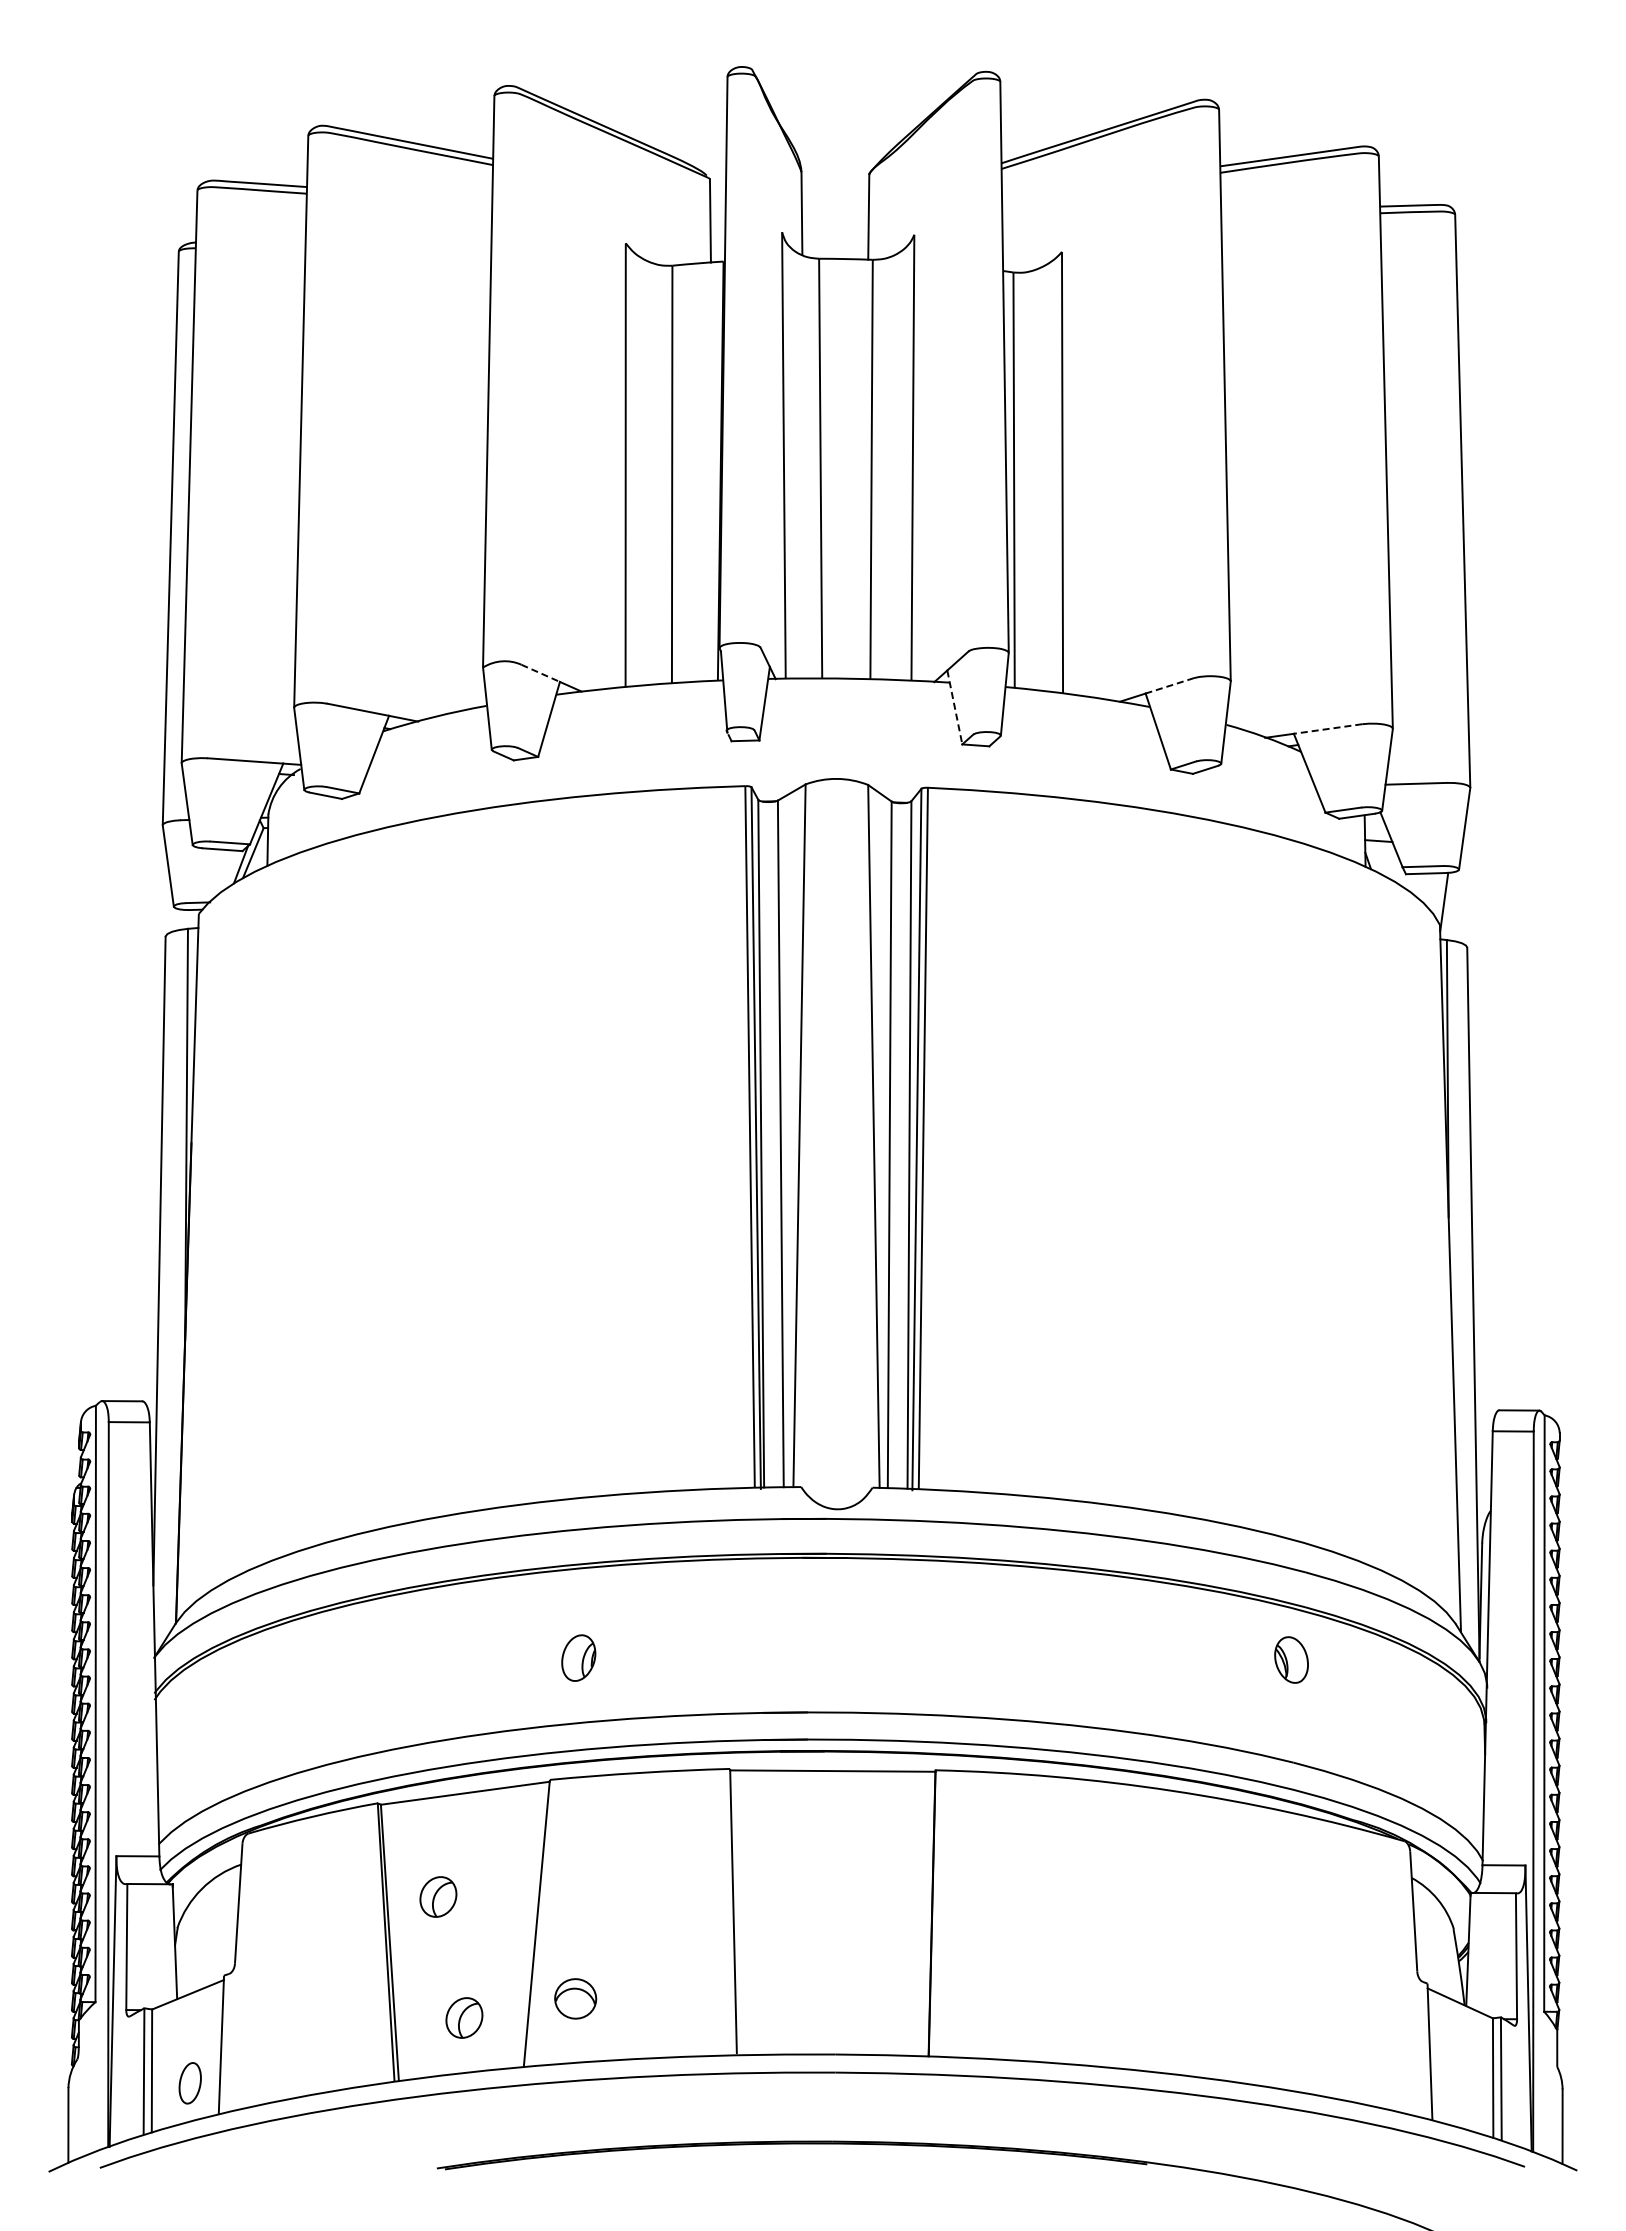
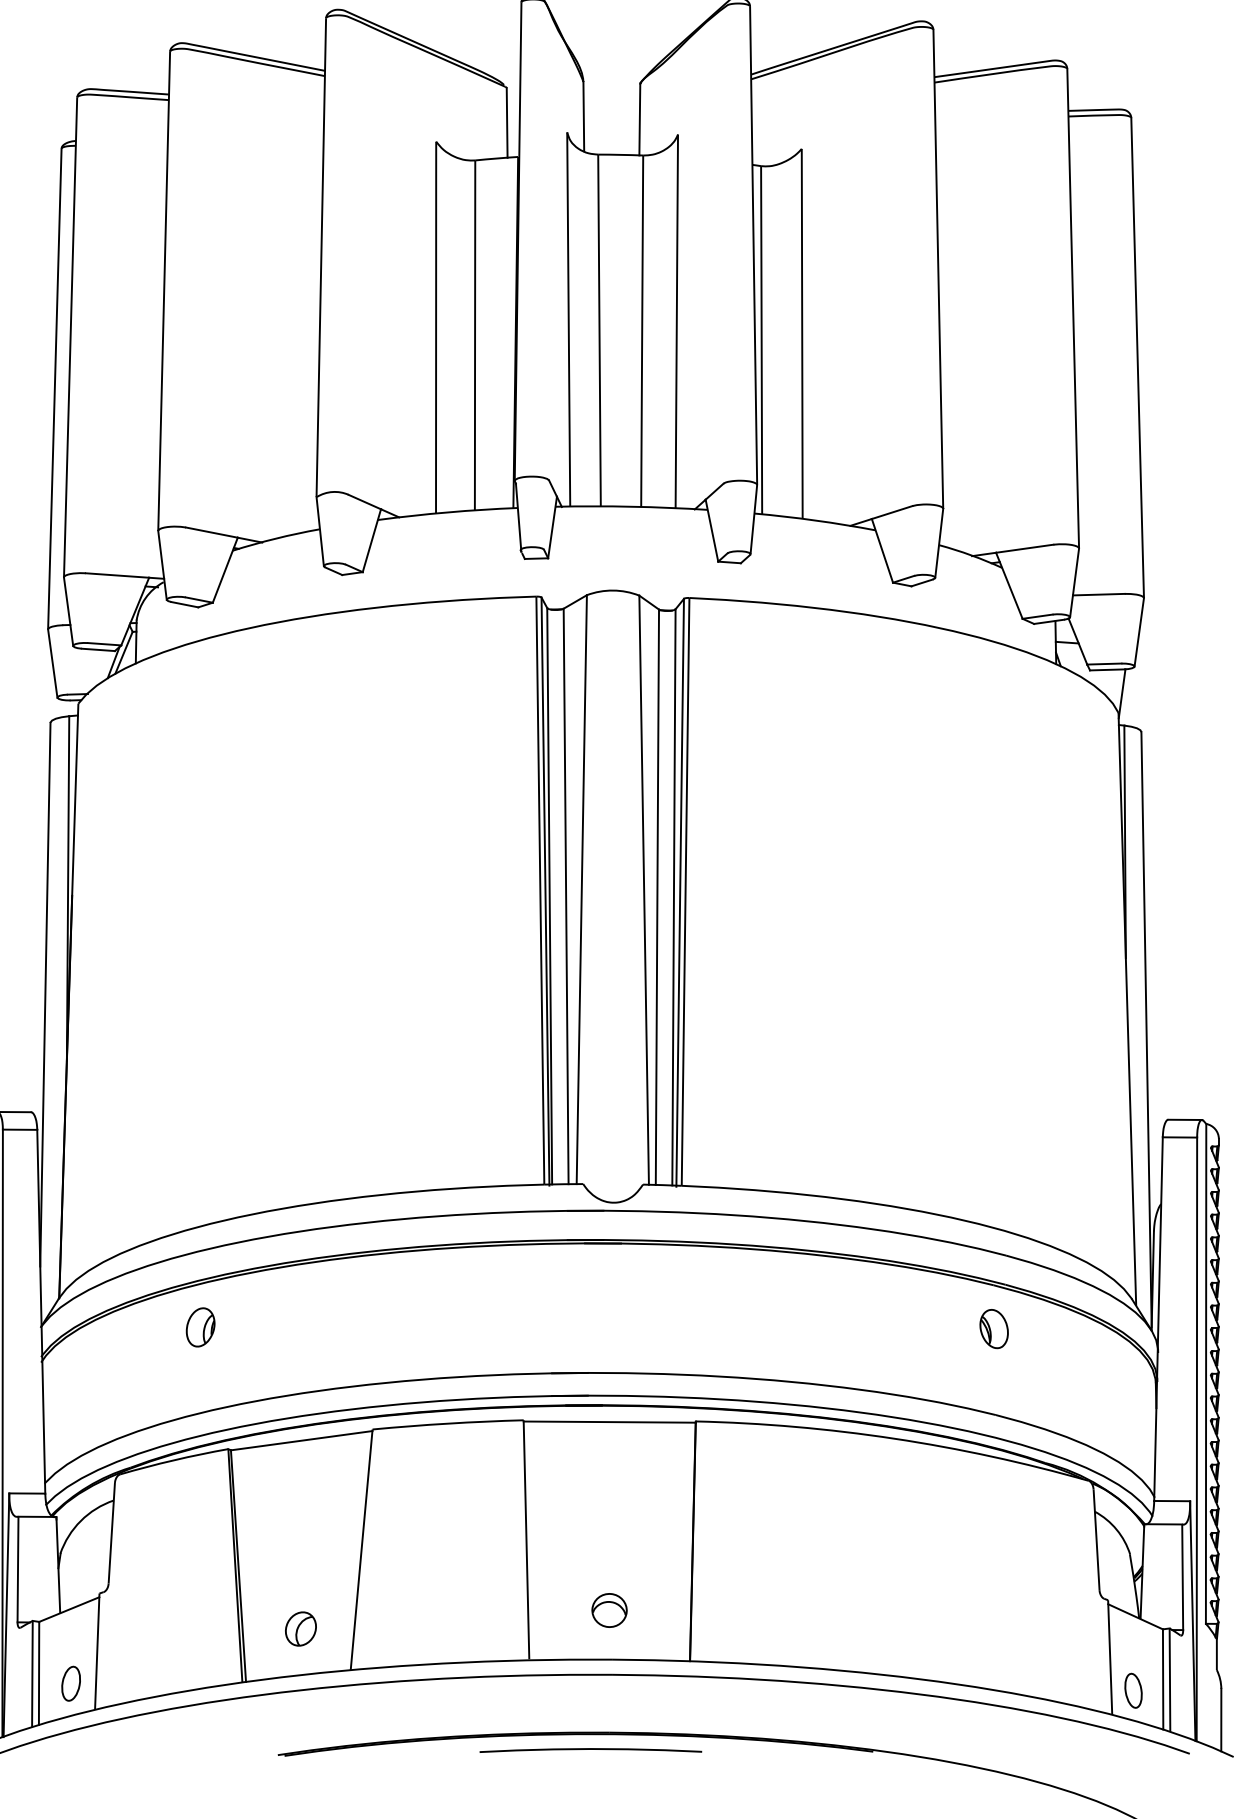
line: (541, 673) -> (365, 502), dashed -> solid
line: (1169, 685) -> (891, 512), dashed -> solid
line: (954, 707) -> (711, 530), dashed -> solid
line: (1328, 729) -> (1025, 549), dashed -> solid
part: (578, 1657) -> (200, 1326), moved
part: (438, 1896) -> (279, 1527), removed
part: (575, 1998) -> (609, 1610), moved
part: (1457, 2091) -> (1133, 1690), added
curve: (810, 2162) -> (590, 1750), added

